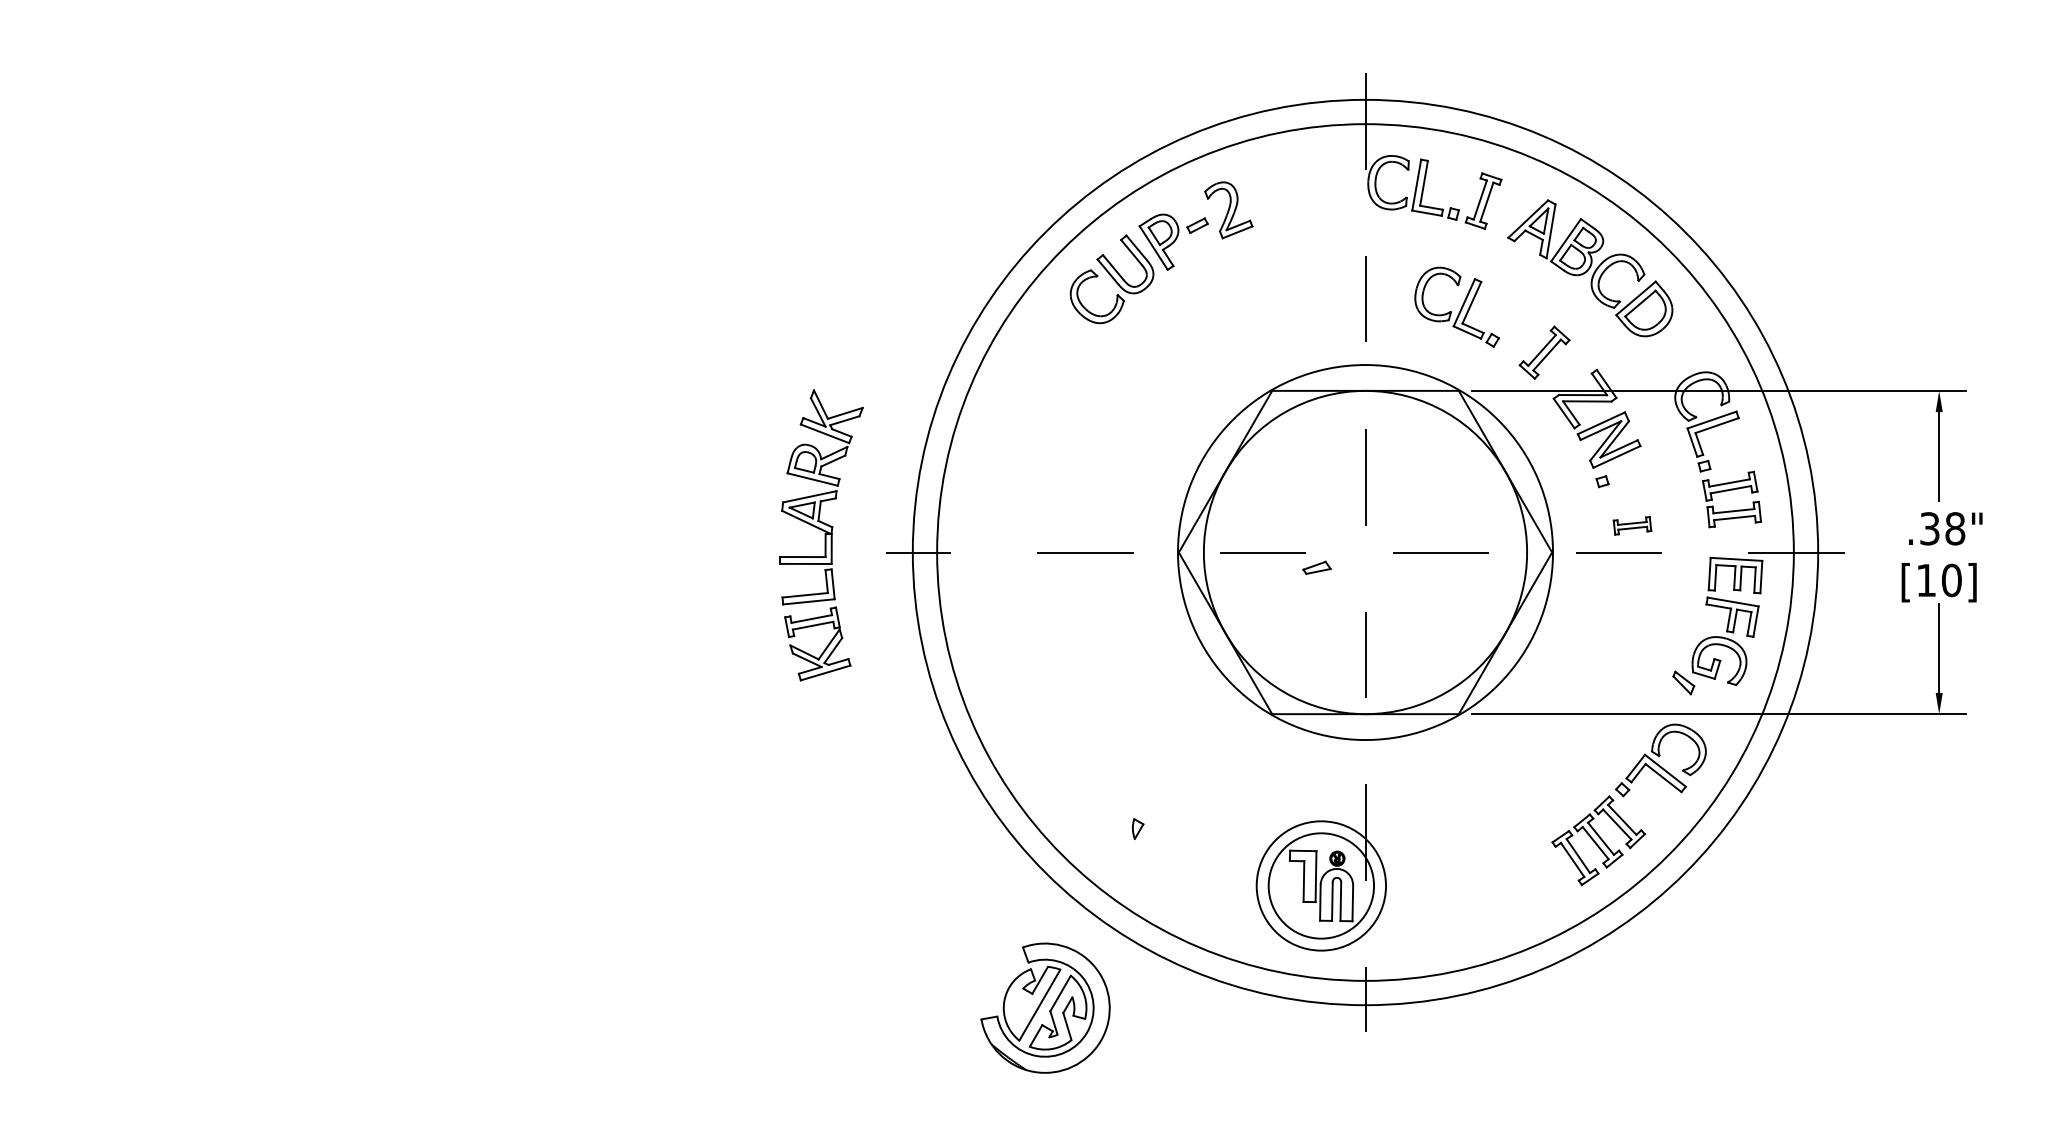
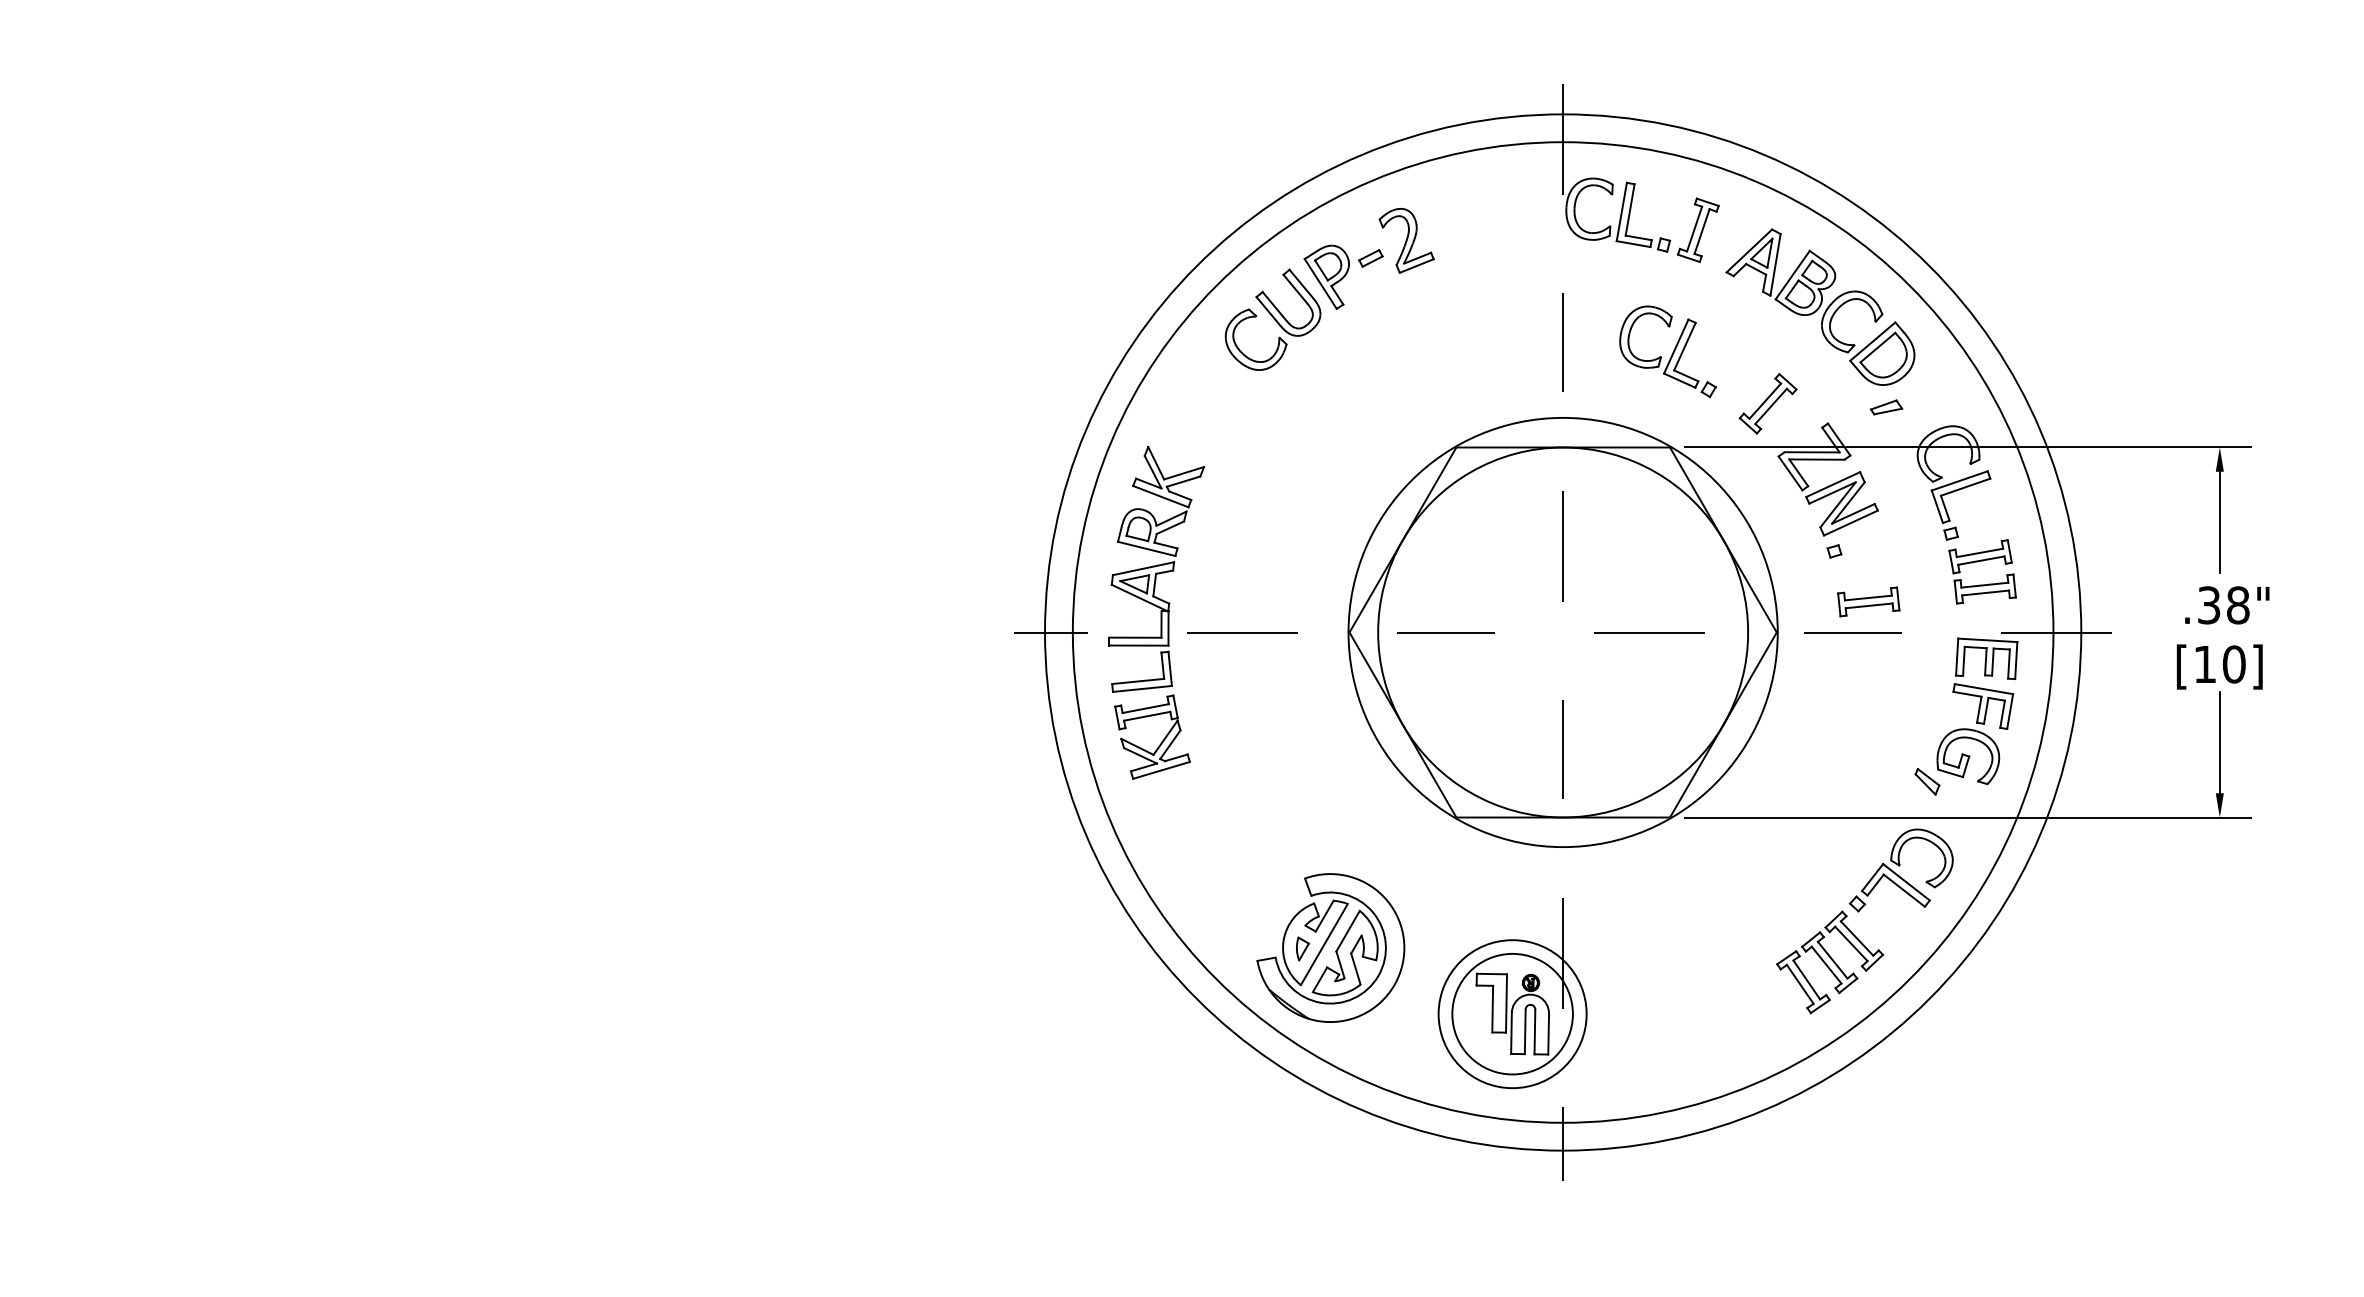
part: (1632, 525) -> (1868, 601), size x1.43
part: (821, 535) -> (1156, 613), moved
part: (1316, 567) -> (1885, 406), moved
part: (1045, 1007) -> (1330, 947), moved

